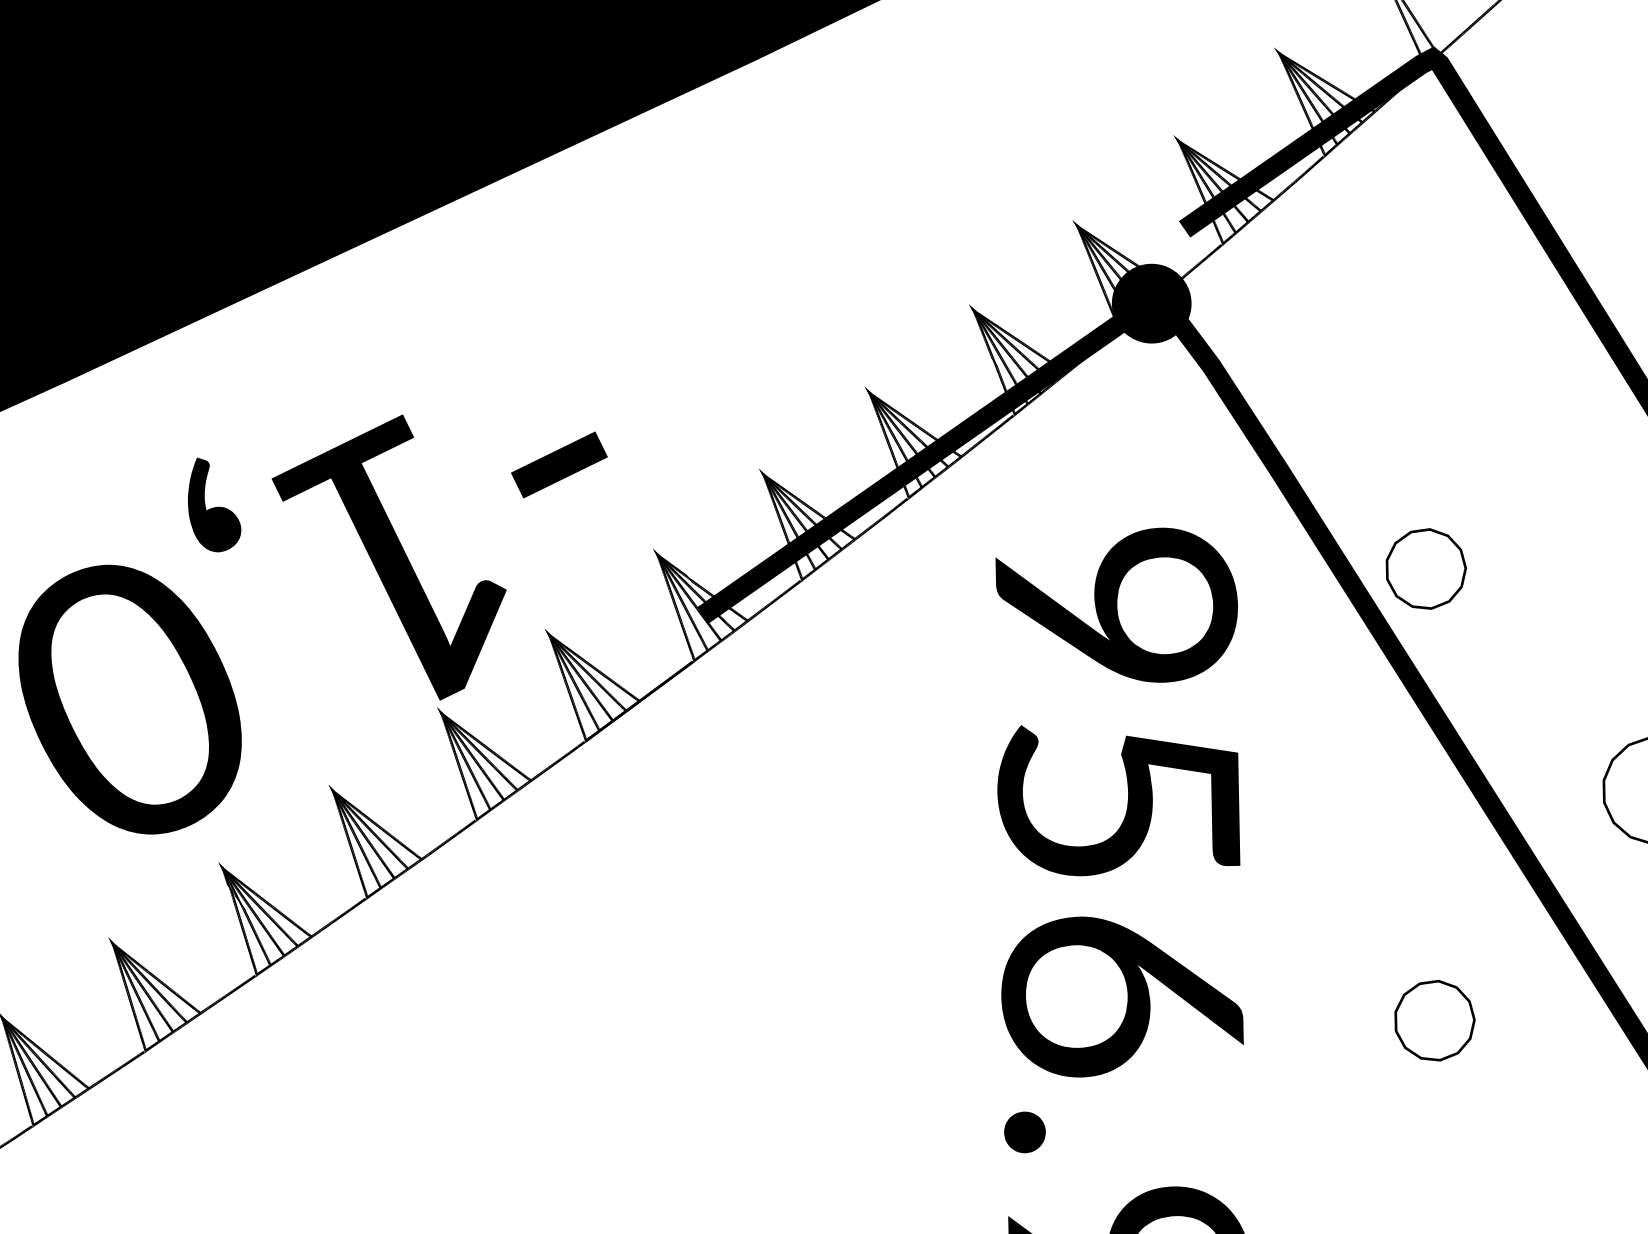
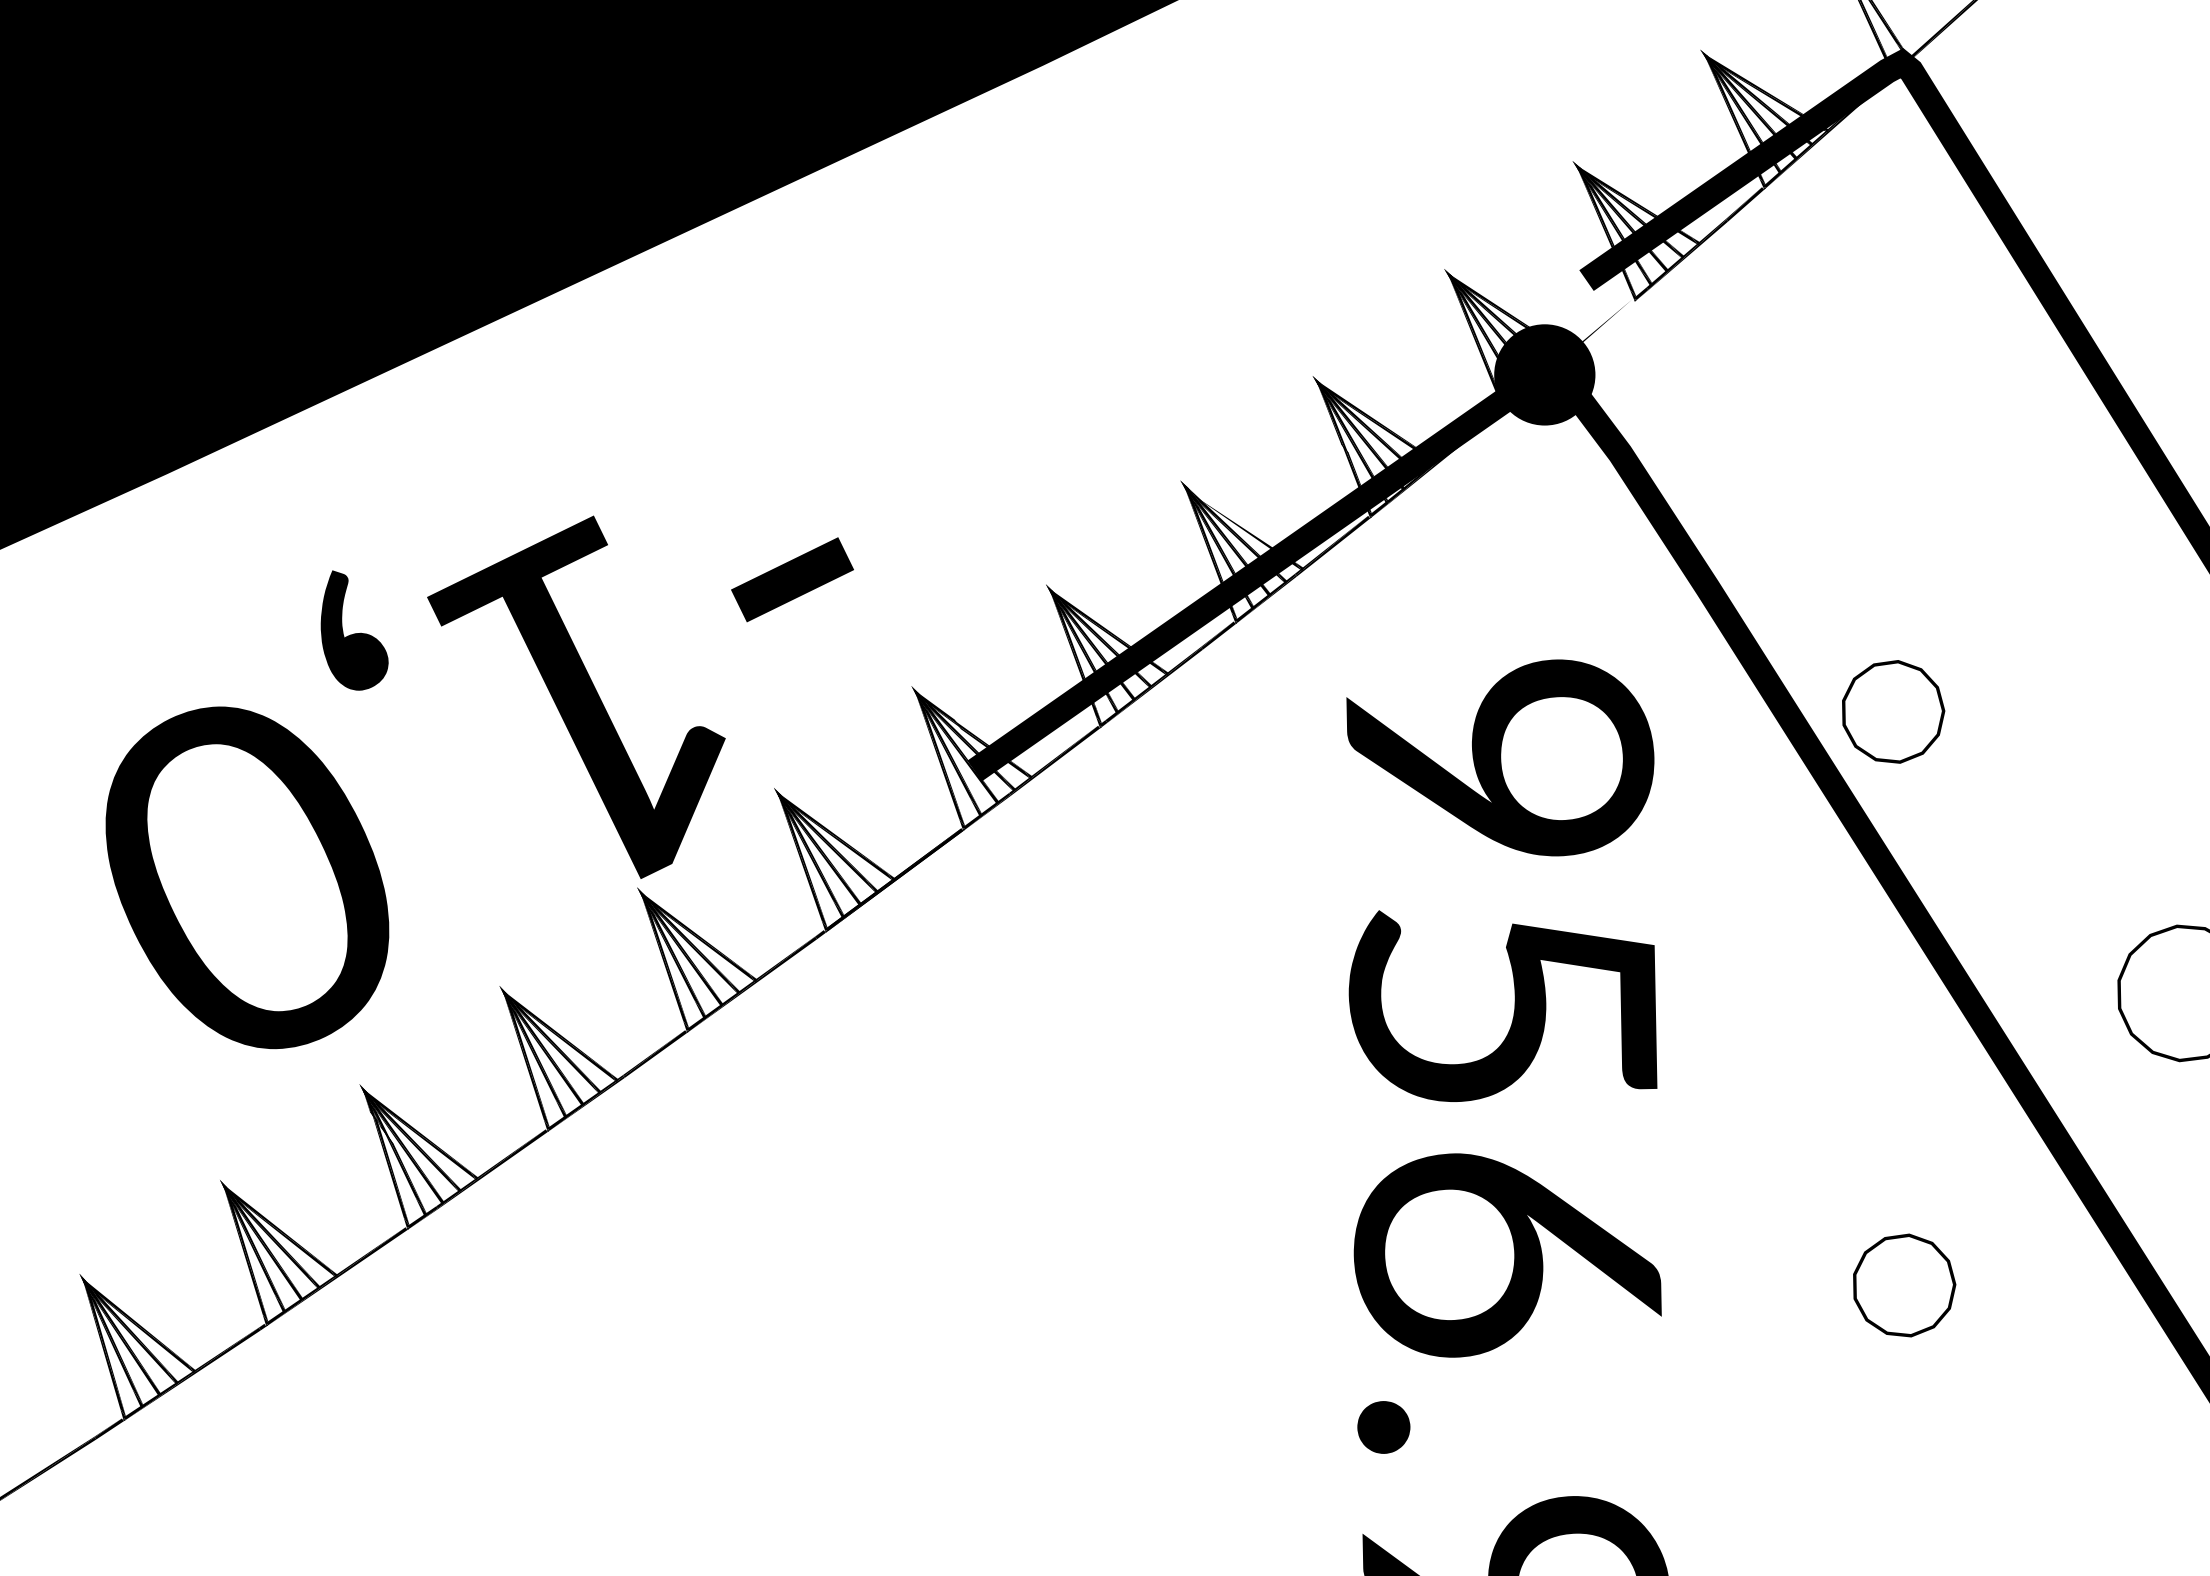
fill: (1194, 267) -> (1599, 329), removed
fill: (905, 416) -> (1231, 518), removed

